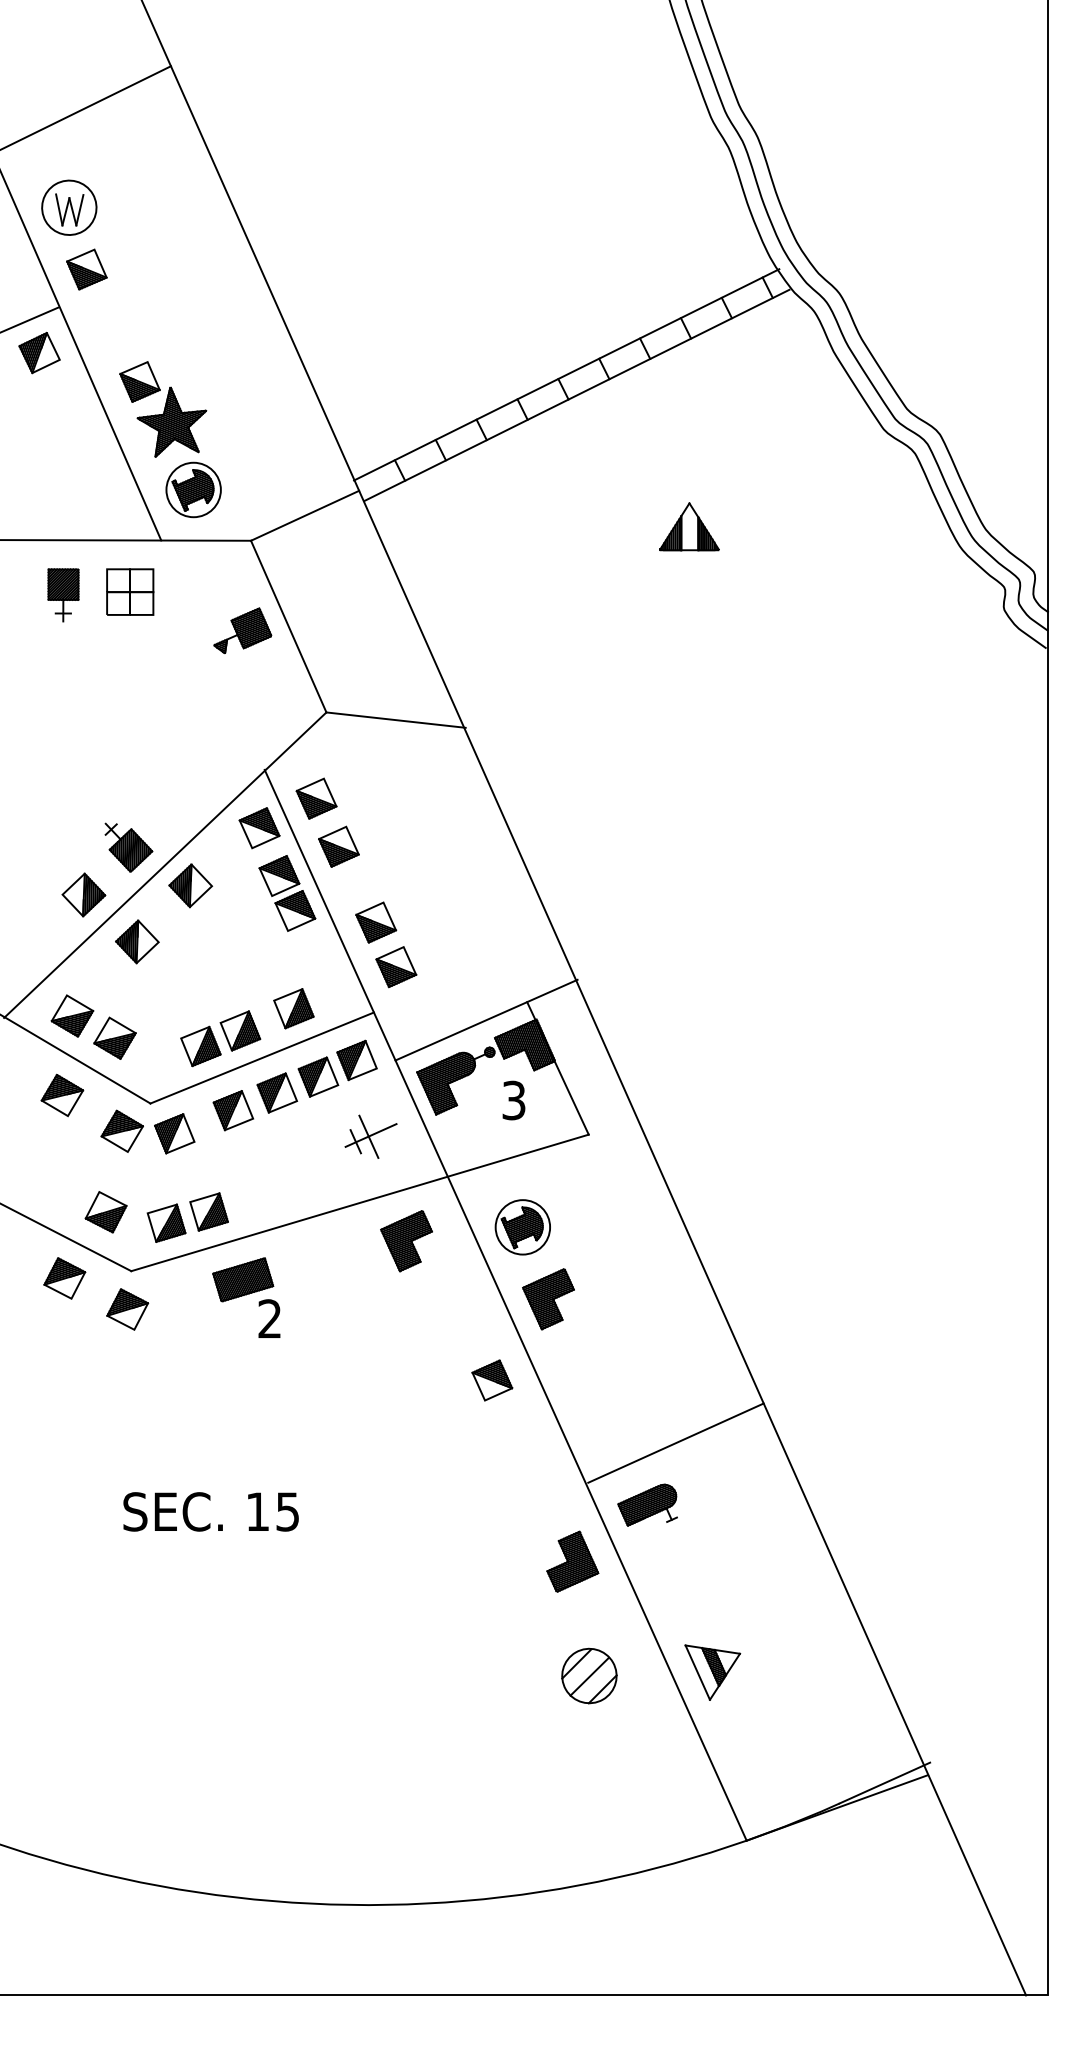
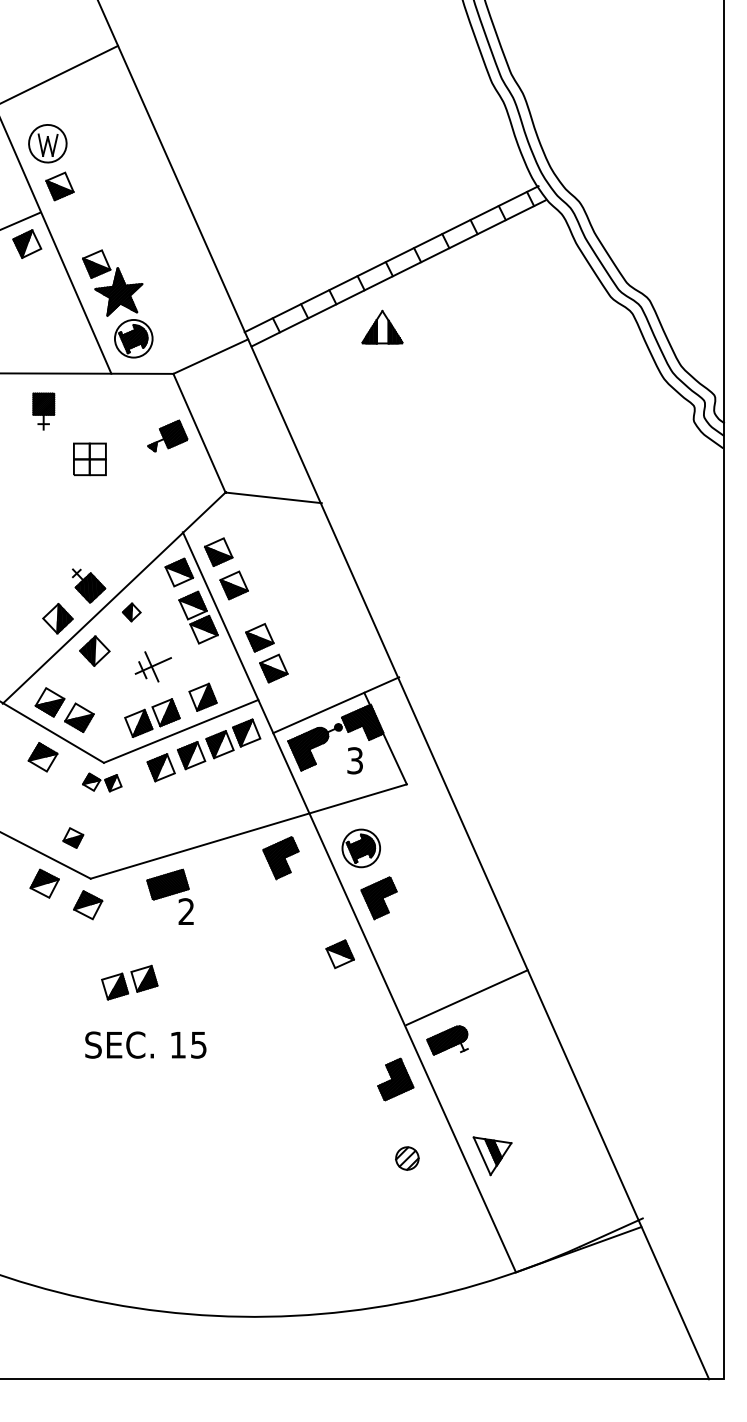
part: (689, 525) -> (382, 326), moved
part: (129, 592) -> (89, 459), moved
part: (190, 885) -> (131, 612), size x0.6
part: (148, 1131) -> (102, 782), size x0.6
part: (369, 1136) -> (152, 666), moved
part: (106, 1211) -> (73, 837), size x0.7
part: (187, 1217) -> (129, 982), moved
part: (589, 1675) -> (407, 1158), size x0.6

